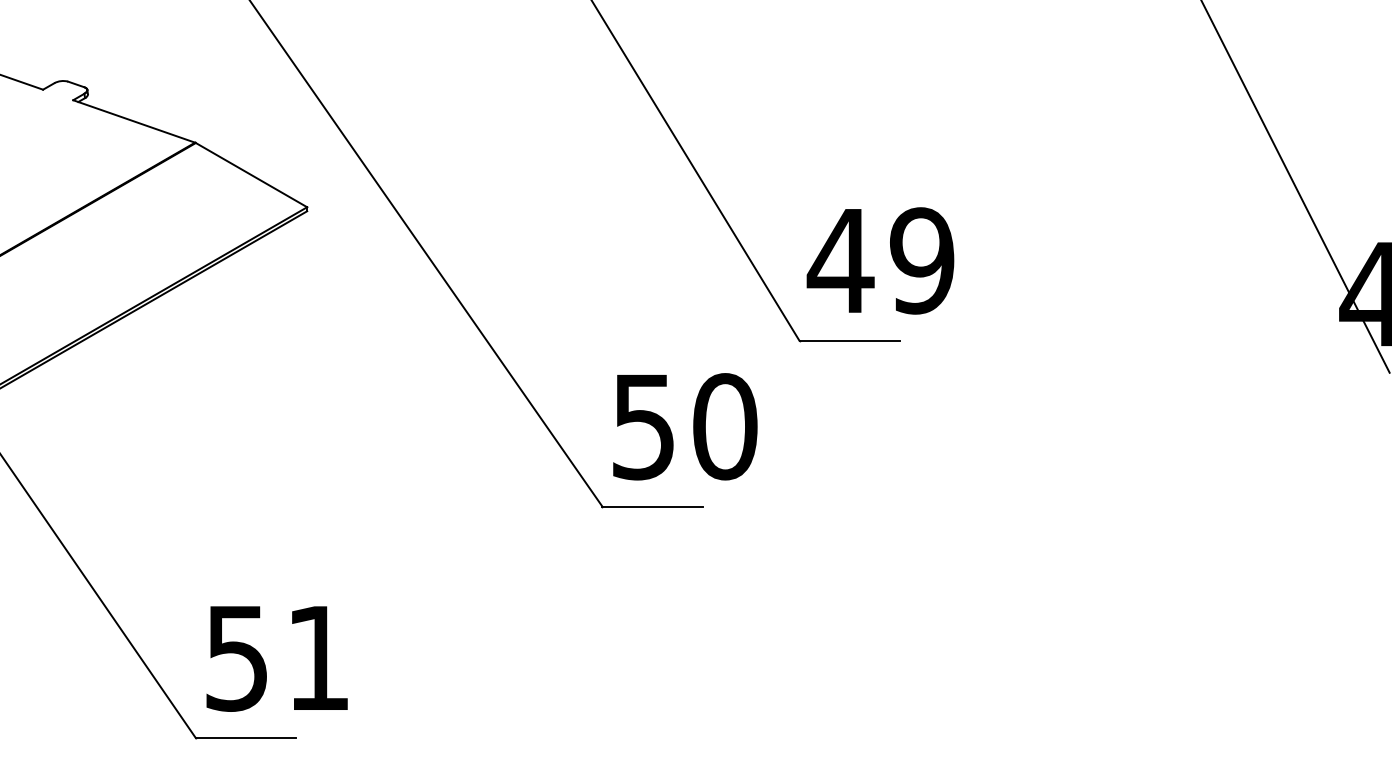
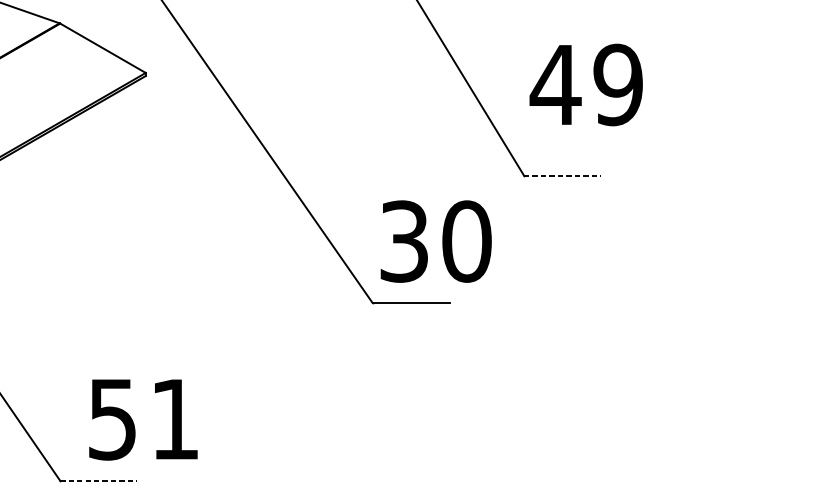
text: (880, 260) -> (586, 84), moved
line: (850, 340) -> (563, 175), solid -> dashed
text: (643, 426) -> (404, 241), 50 -> 30
text: (276, 658) -> (142, 419), moved
line: (246, 738) -> (99, 481), solid -> dashed

